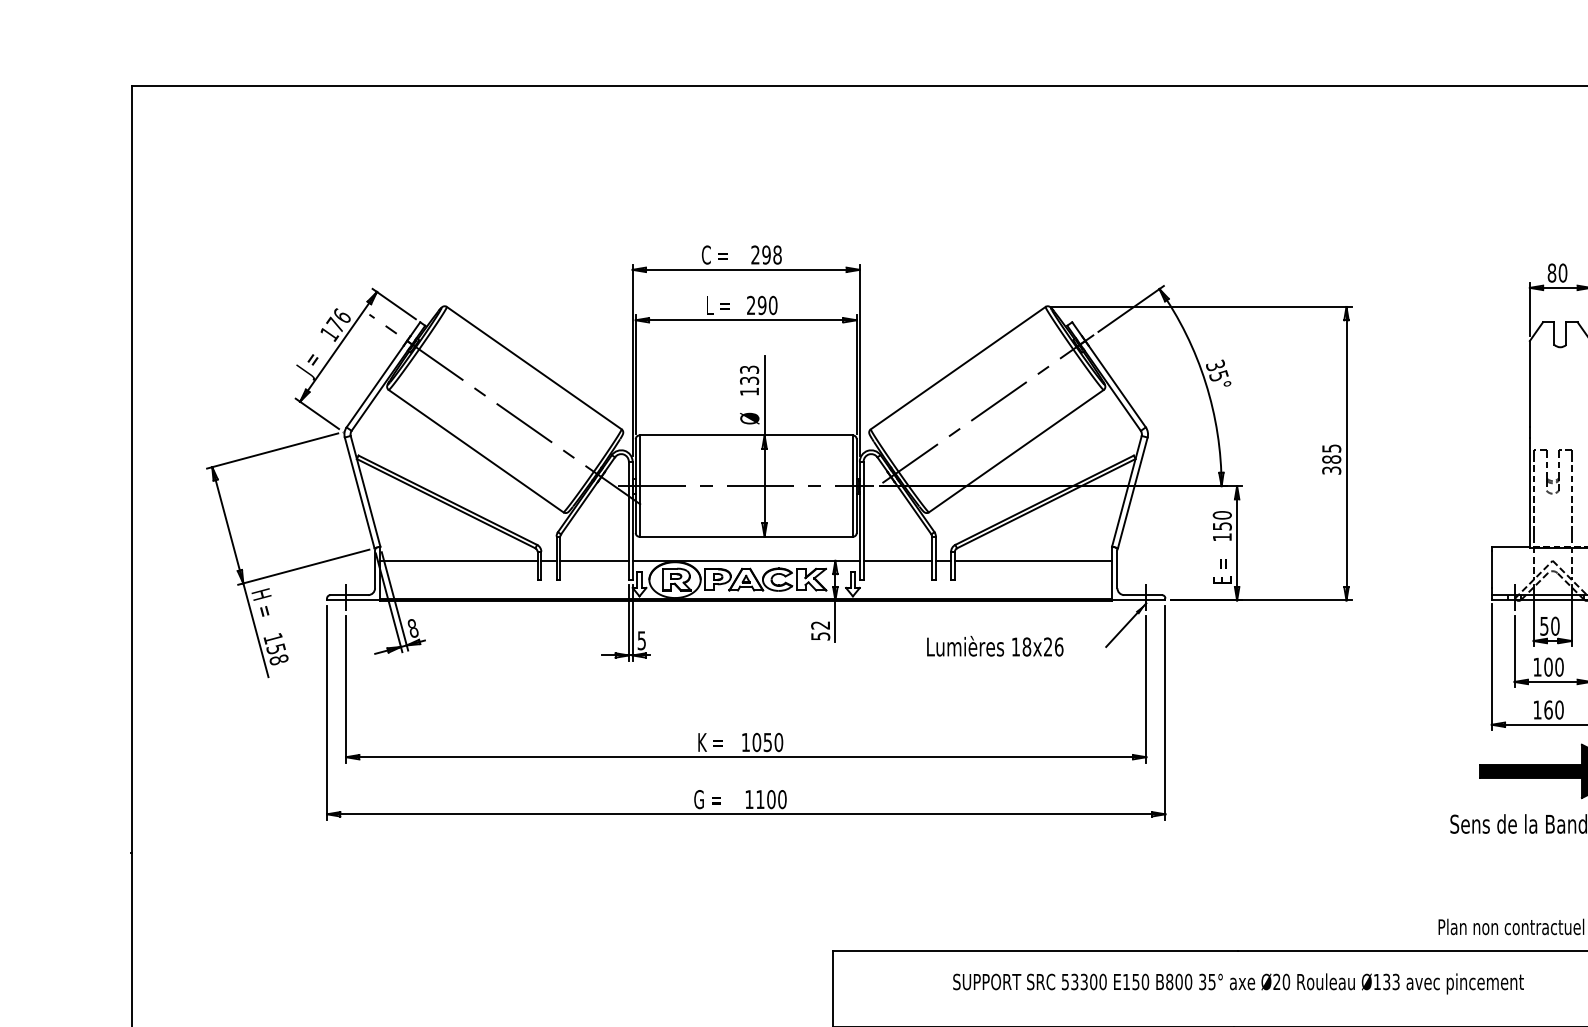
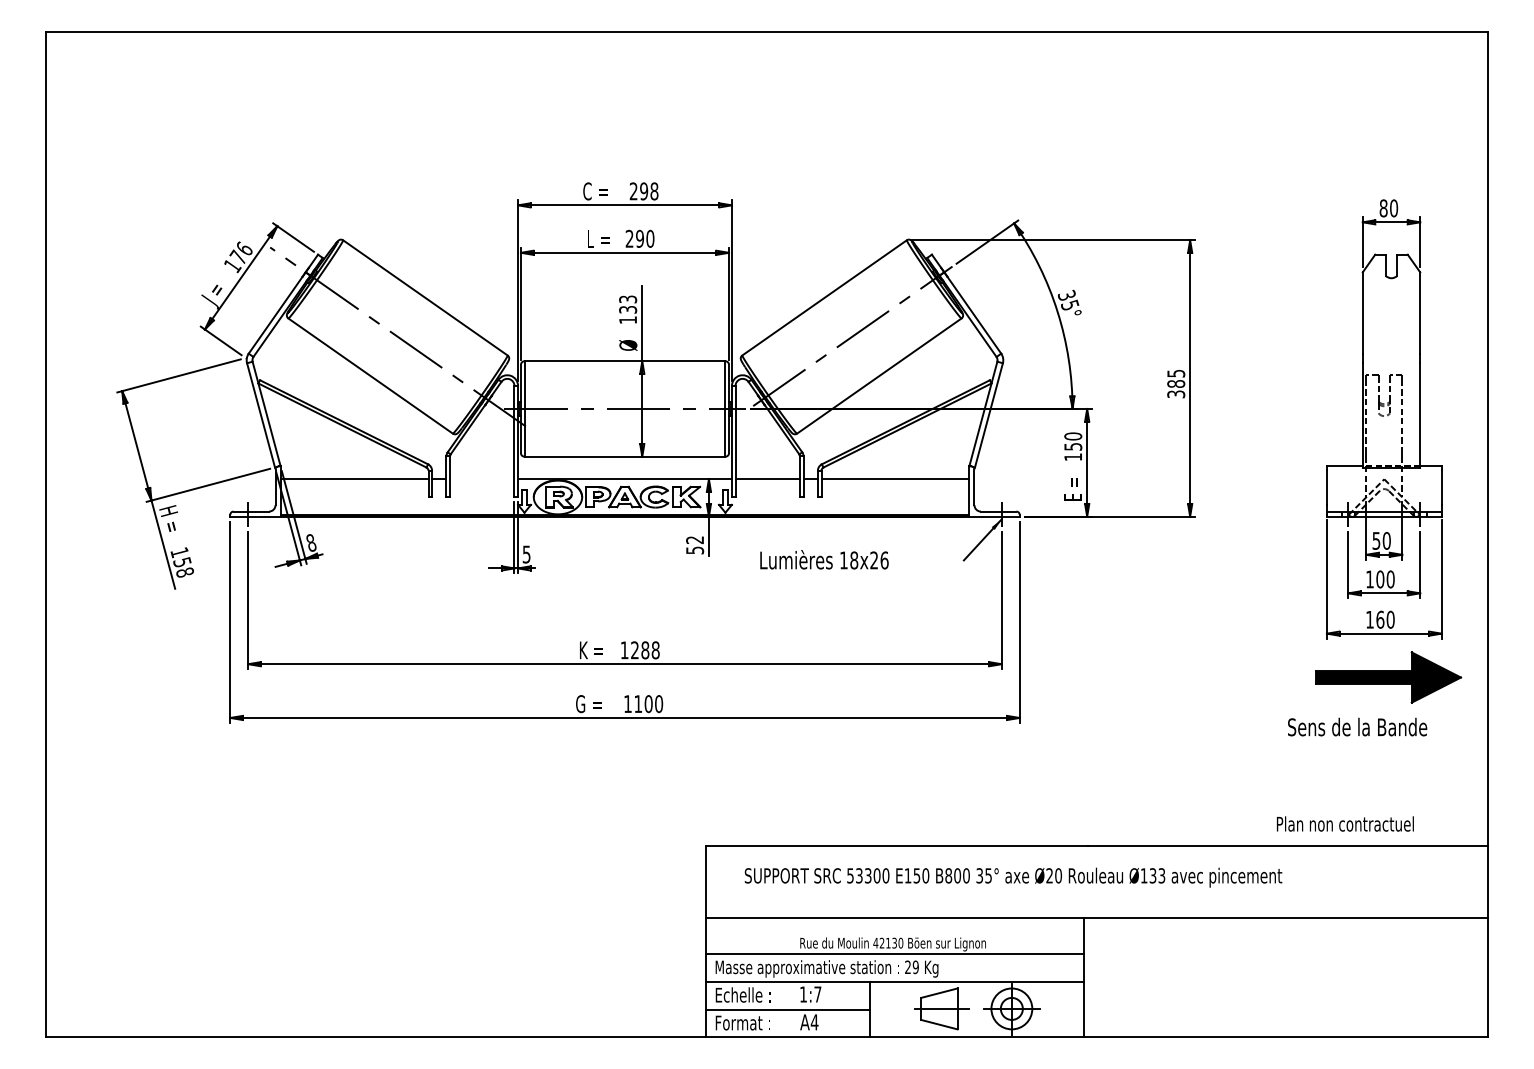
line: (594, 561) -> (482, 479), removed
text: (995, 645) -> (824, 559), moved
text: (768, 742) -> (645, 650), 1050 -> 1288
text: (1238, 983) -> (1013, 877), moved

